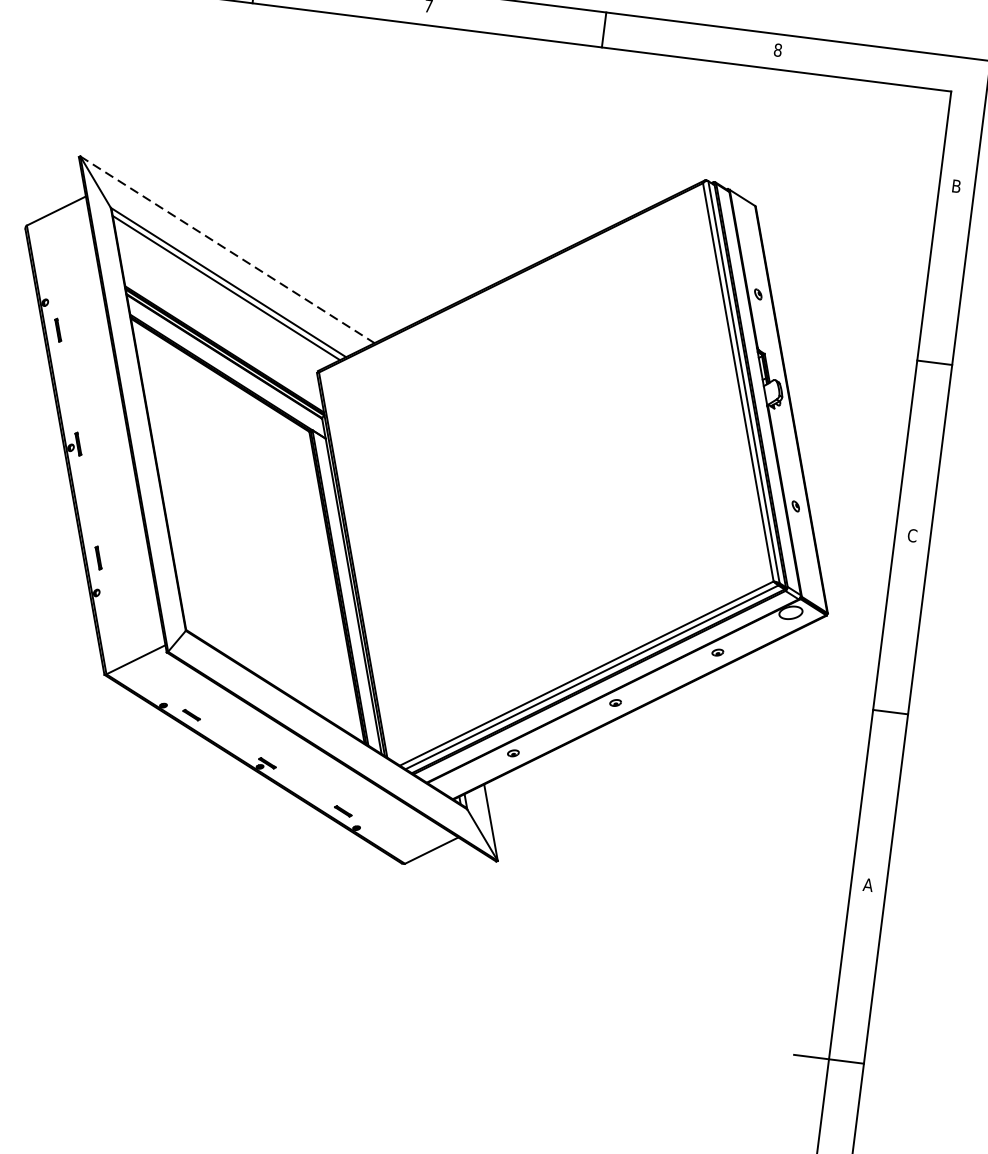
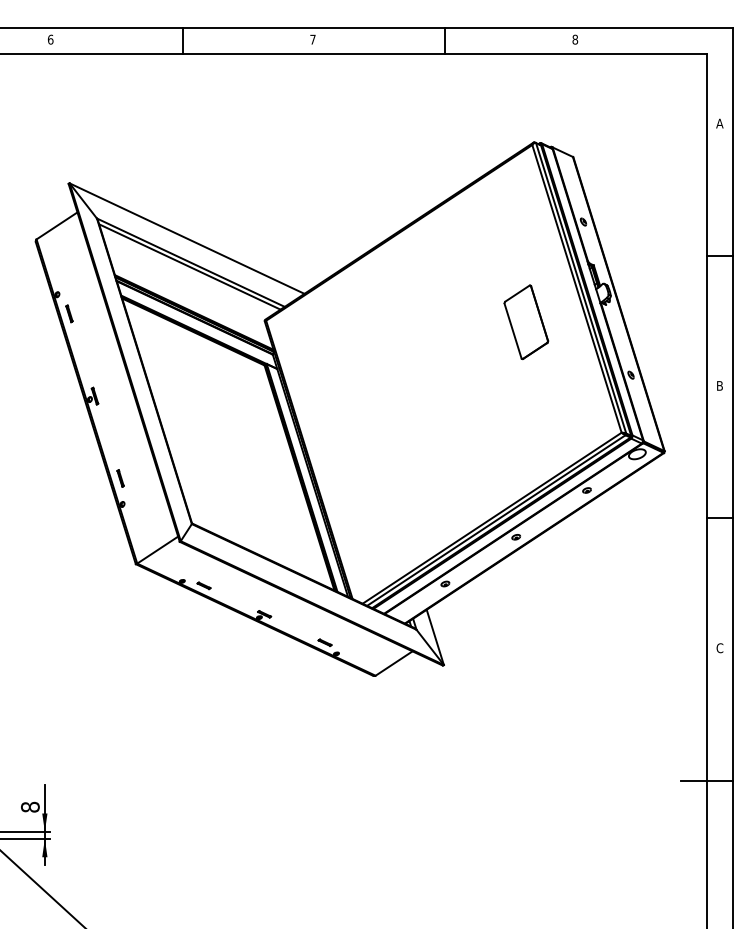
text: (956, 186) -> (719, 123), B -> A
line: (228, 249) -> (187, 238), dashed -> solid
part: (665, 418) -> (526, 322), added
text: (911, 535) -> (719, 385), C -> B
text: (867, 885) -> (719, 648), A -> C

